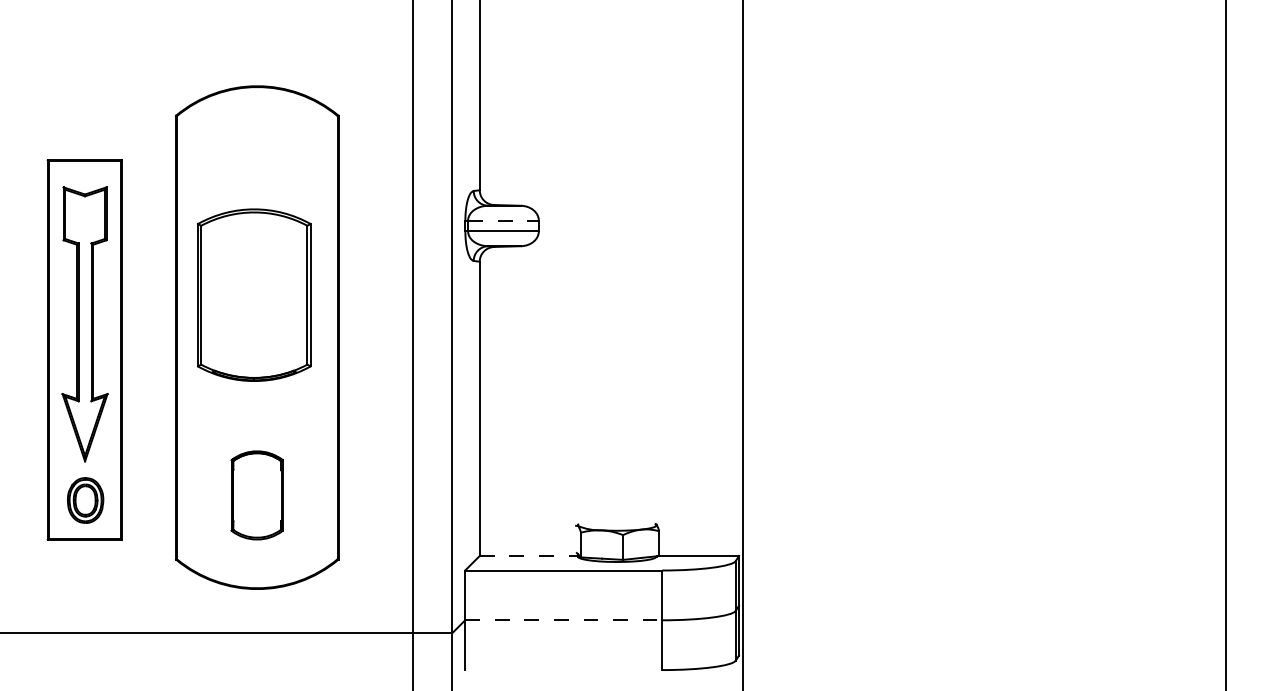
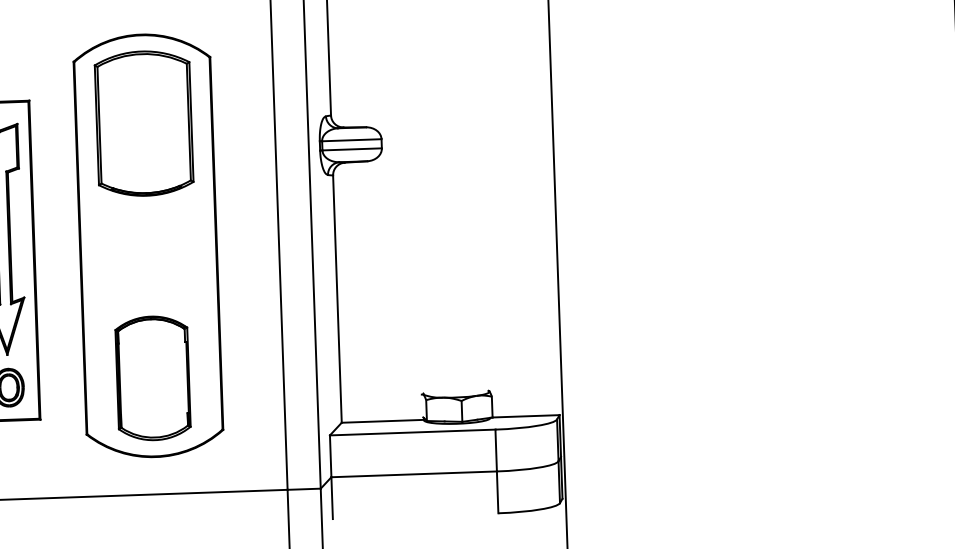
line: (503, 220) -> (351, 140), dashed -> solid
part: (254, 294) -> (144, 123), moved
part: (256, 495) -> (152, 378), size x1.67
line: (529, 555) -> (383, 420), dashed -> solid
line: (564, 620) -> (414, 474), dashed -> solid

